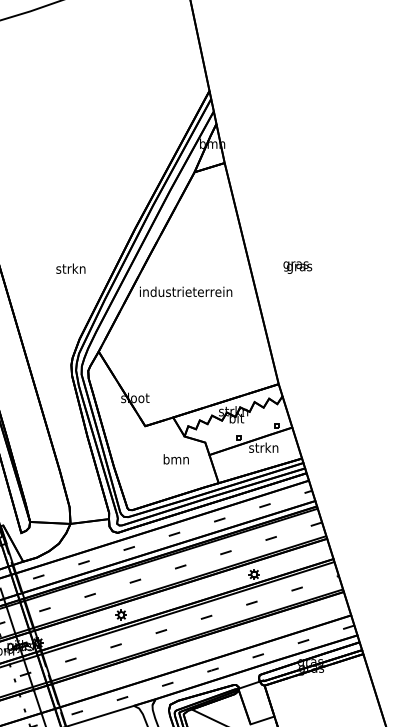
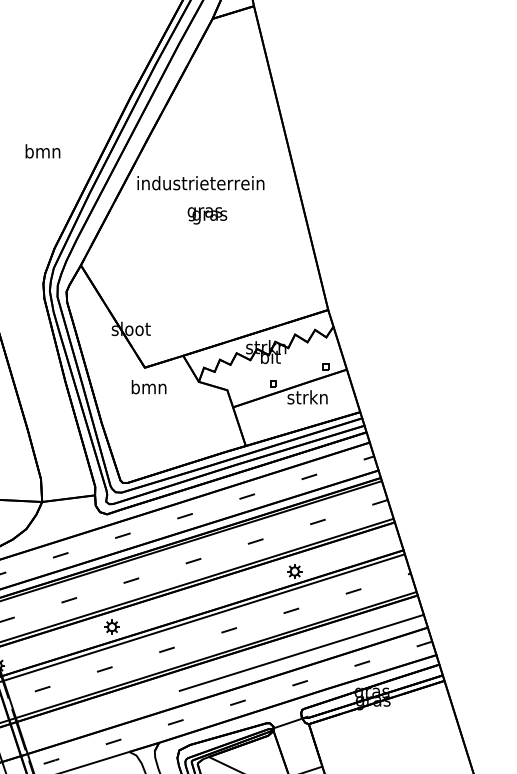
text: (297, 267) -> (207, 215), moved
text: (70, 268) -> (42, 151), strkn -> bmn
text: (175, 459) -> (147, 387), moved
line: (259, 633) -> (301, 652), added

